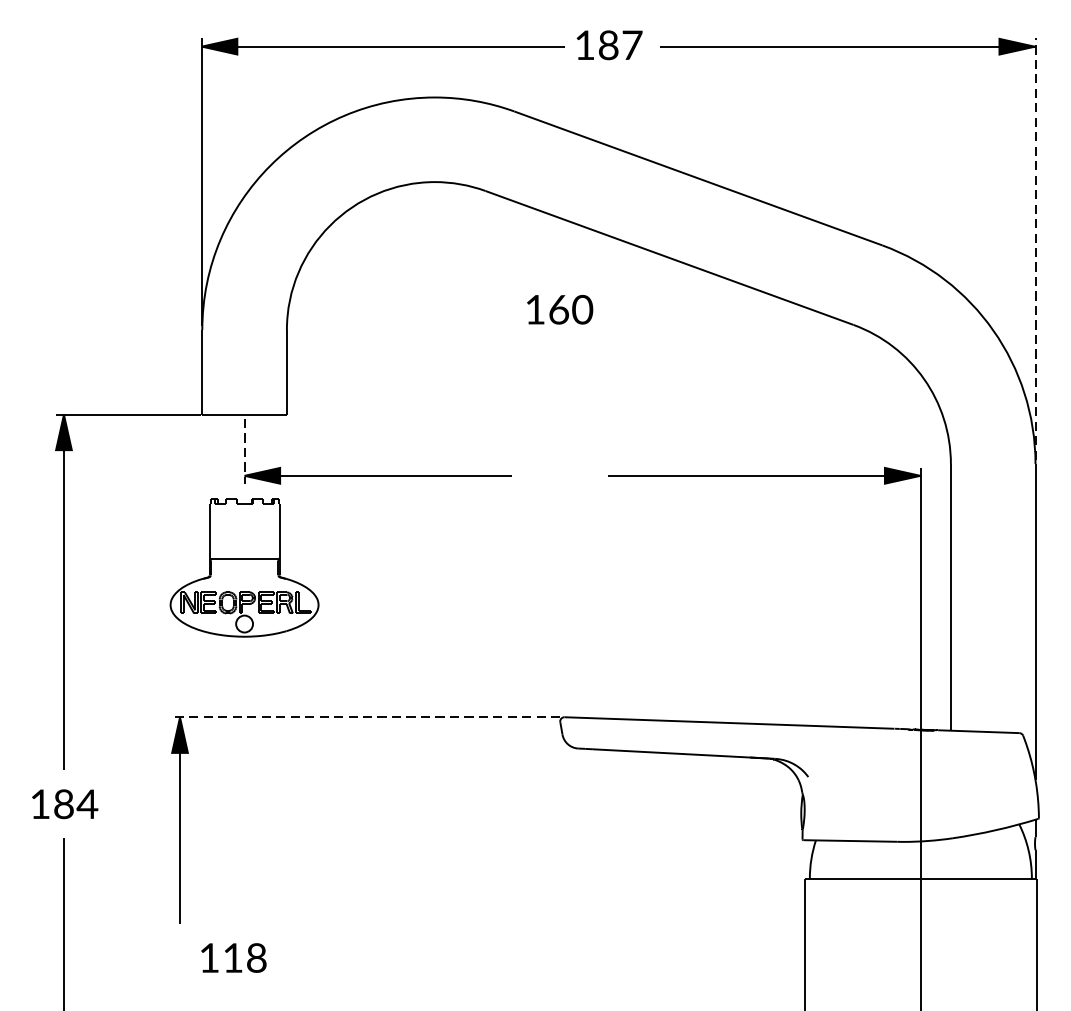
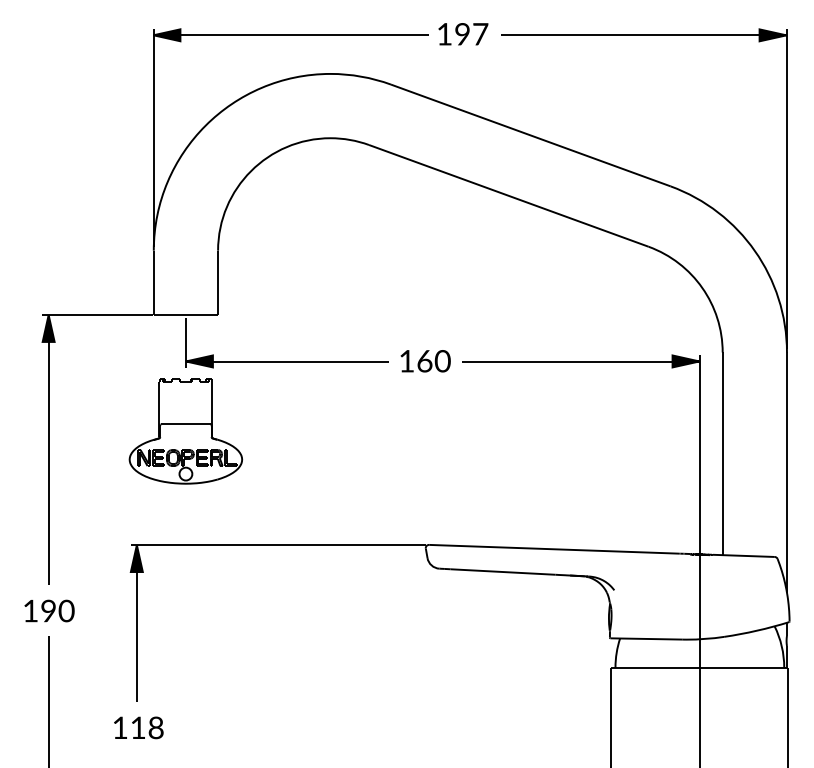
text: (608, 46) -> (462, 35), 187 -> 197
line: (1034, 248) -> (786, 188), dashed -> solid
text: (559, 310) -> (425, 361), moved
line: (244, 452) -> (185, 343), dashed -> solid
line: (366, 716) -> (278, 544), dashed -> solid
text: (75, 803) -> (57, 610), 184 -> 190
text: (233, 957) -> (138, 727), moved

